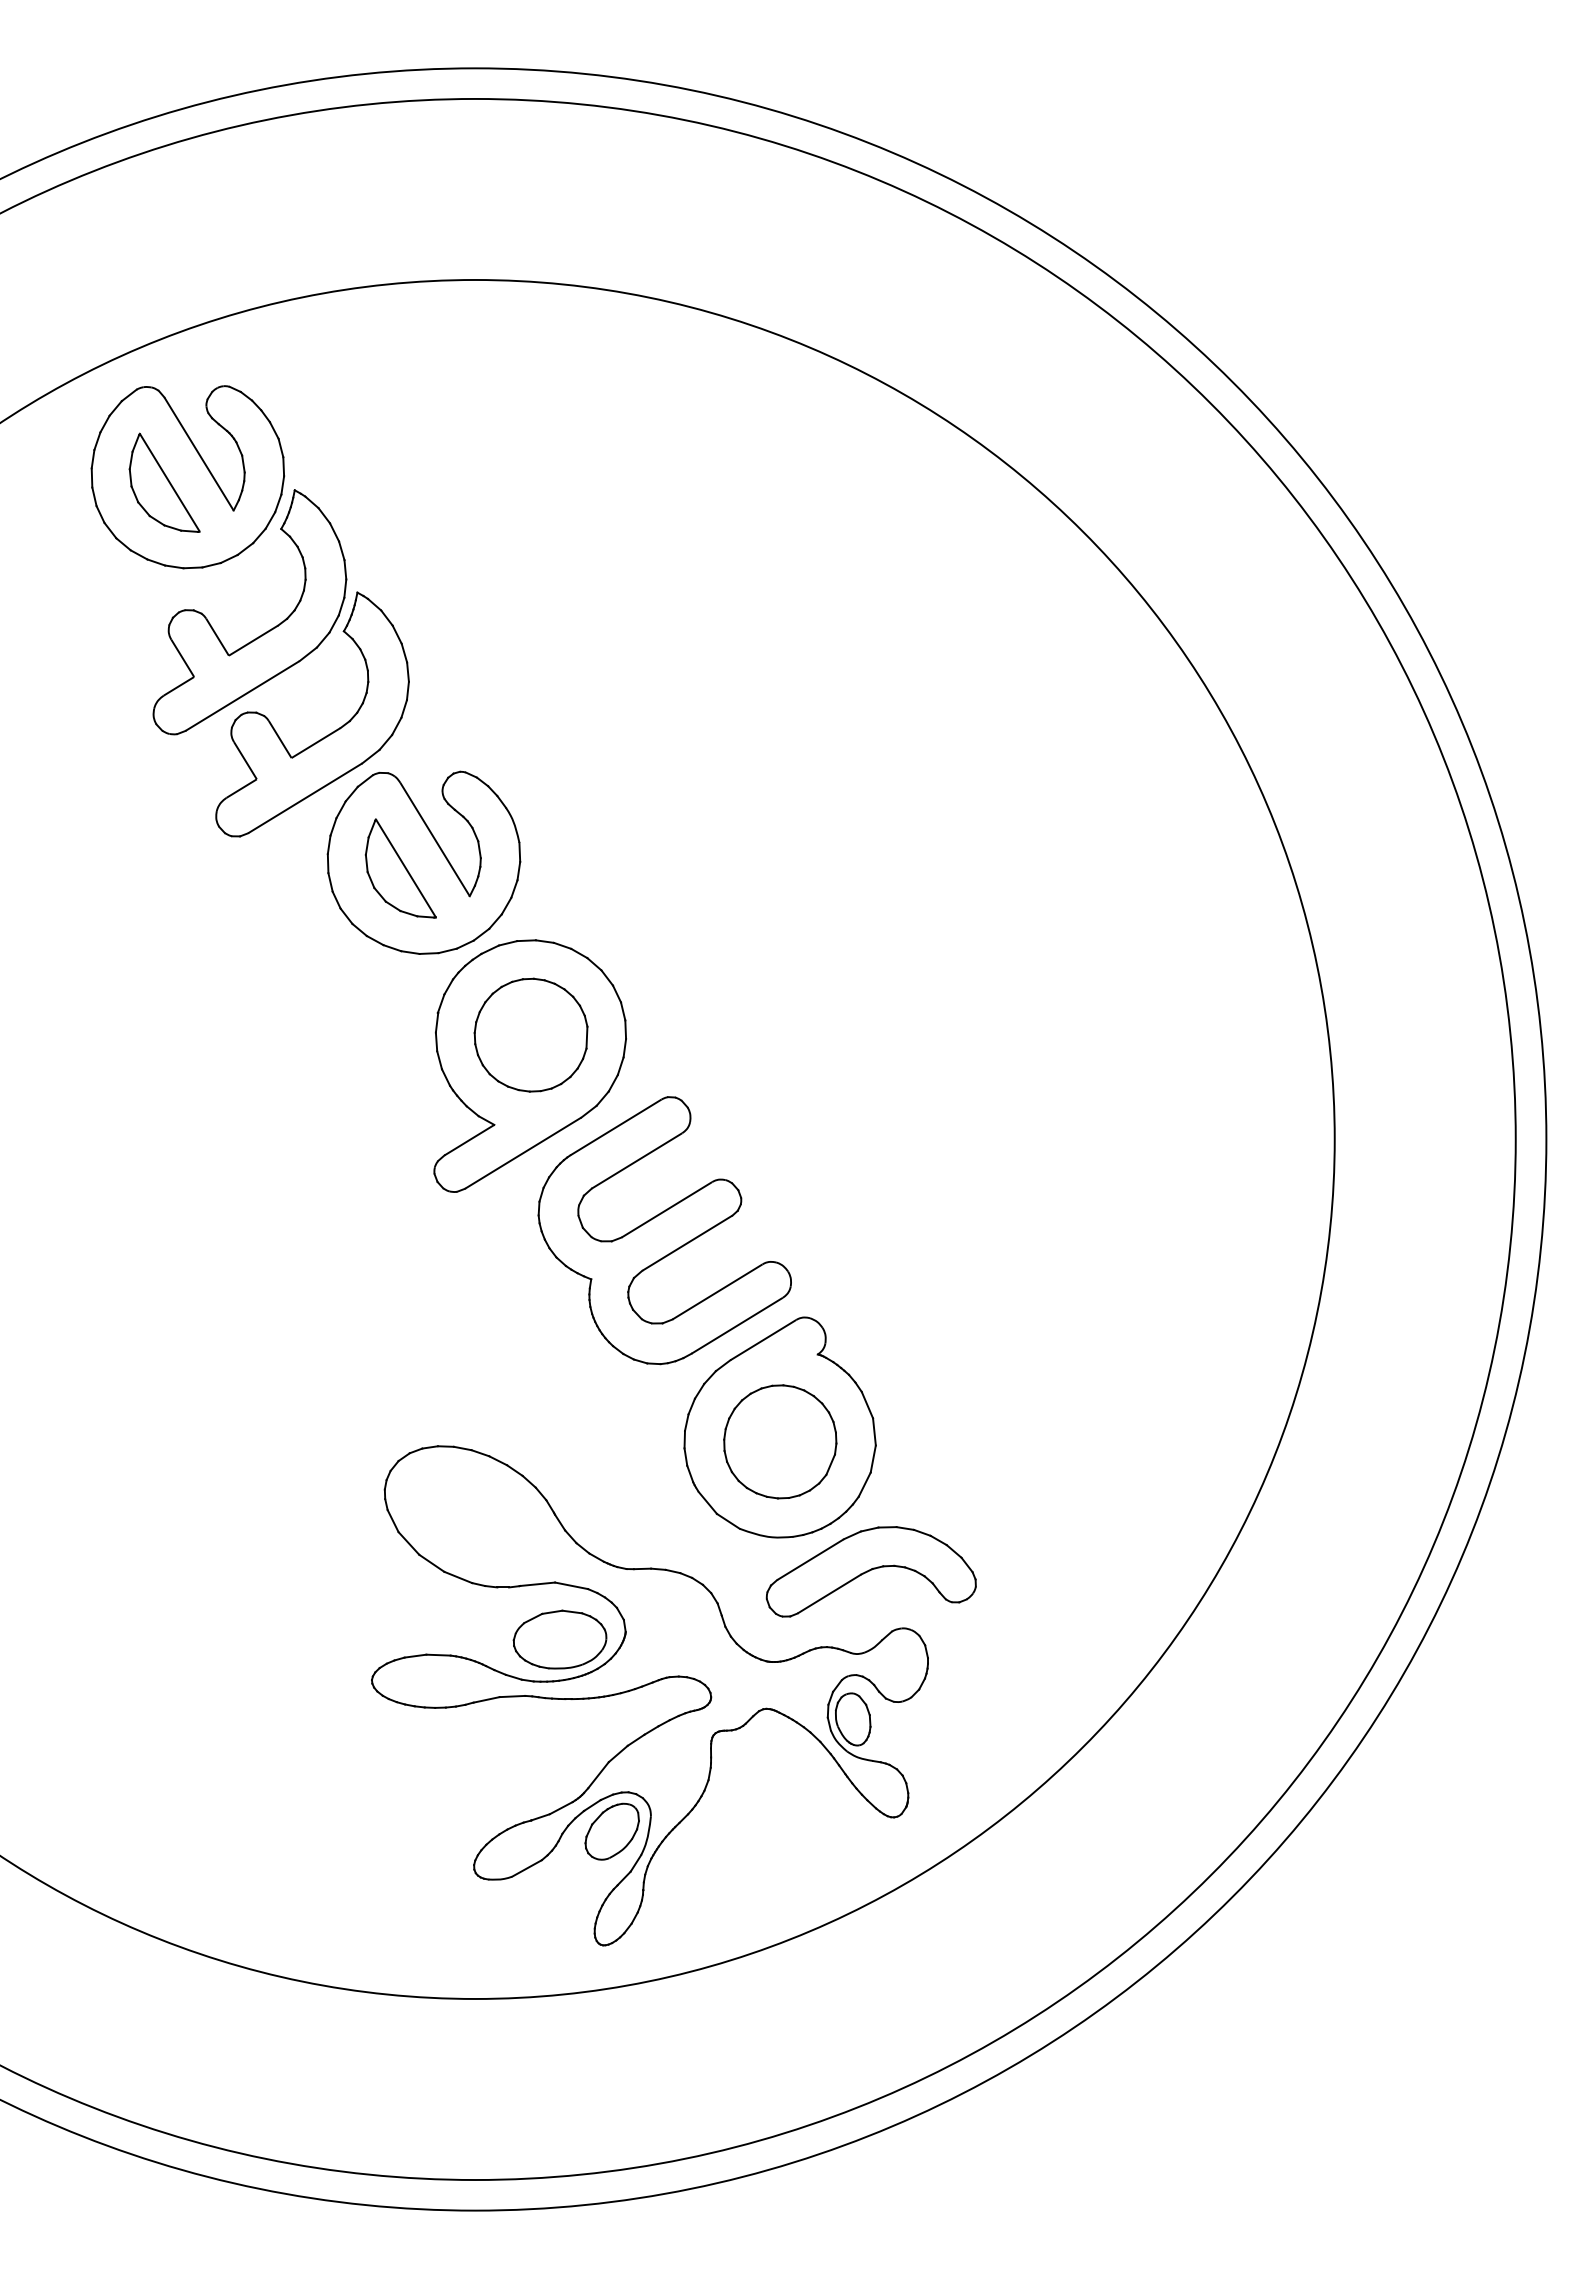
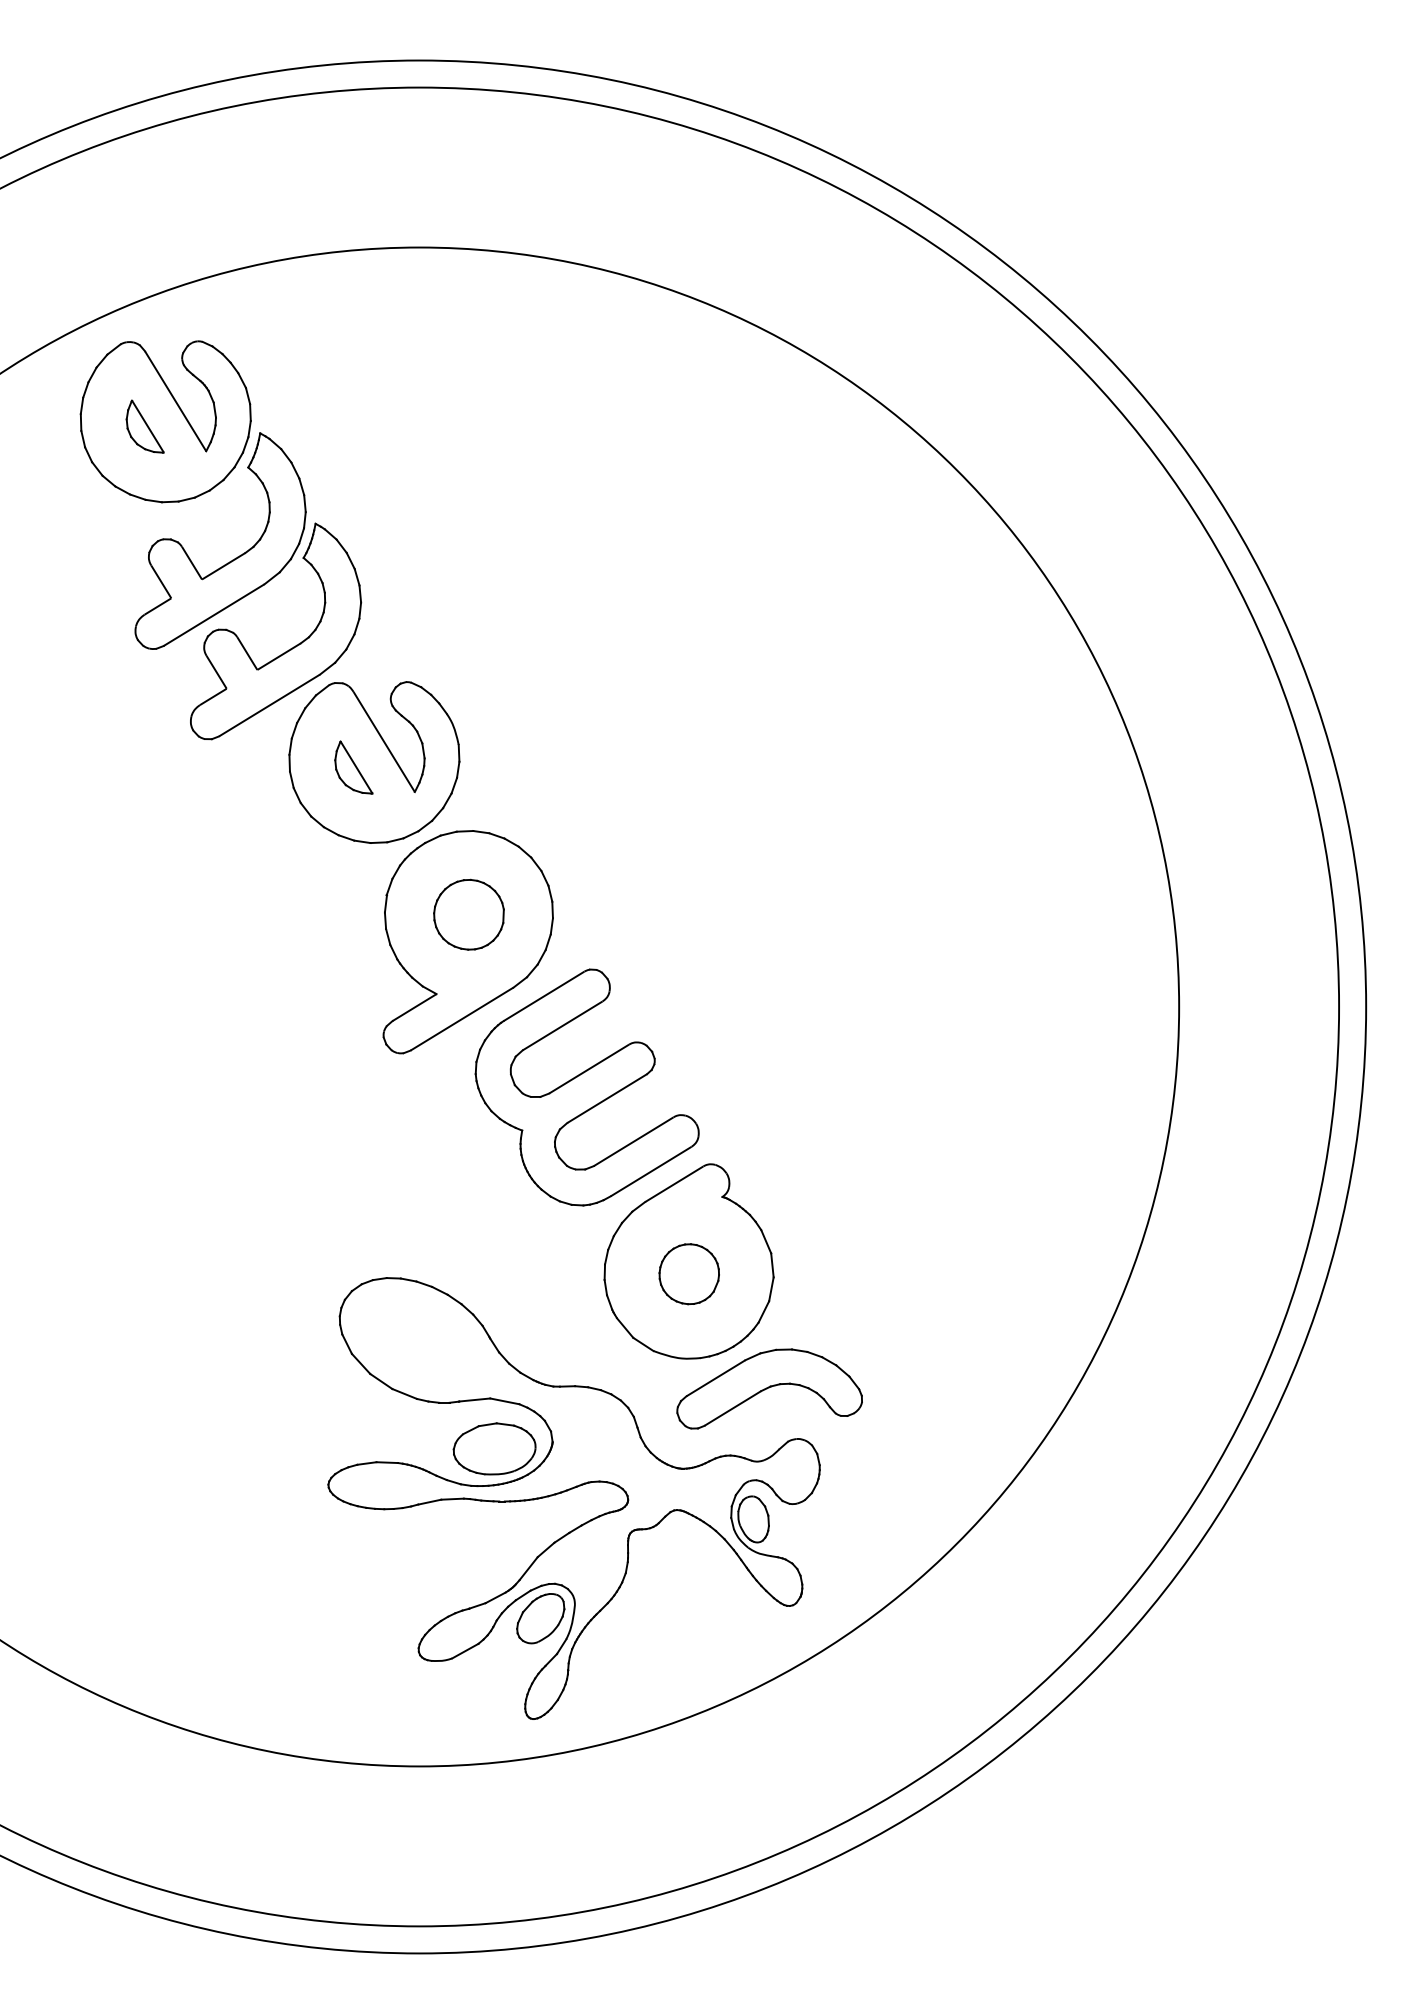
part: (164, 482) -> (145, 426), size x0.6
part: (400, 868) -> (353, 767), size x0.6
part: (530, 1034) -> (468, 914), size x0.7
part: (780, 1441) -> (689, 1273), size x0.6

